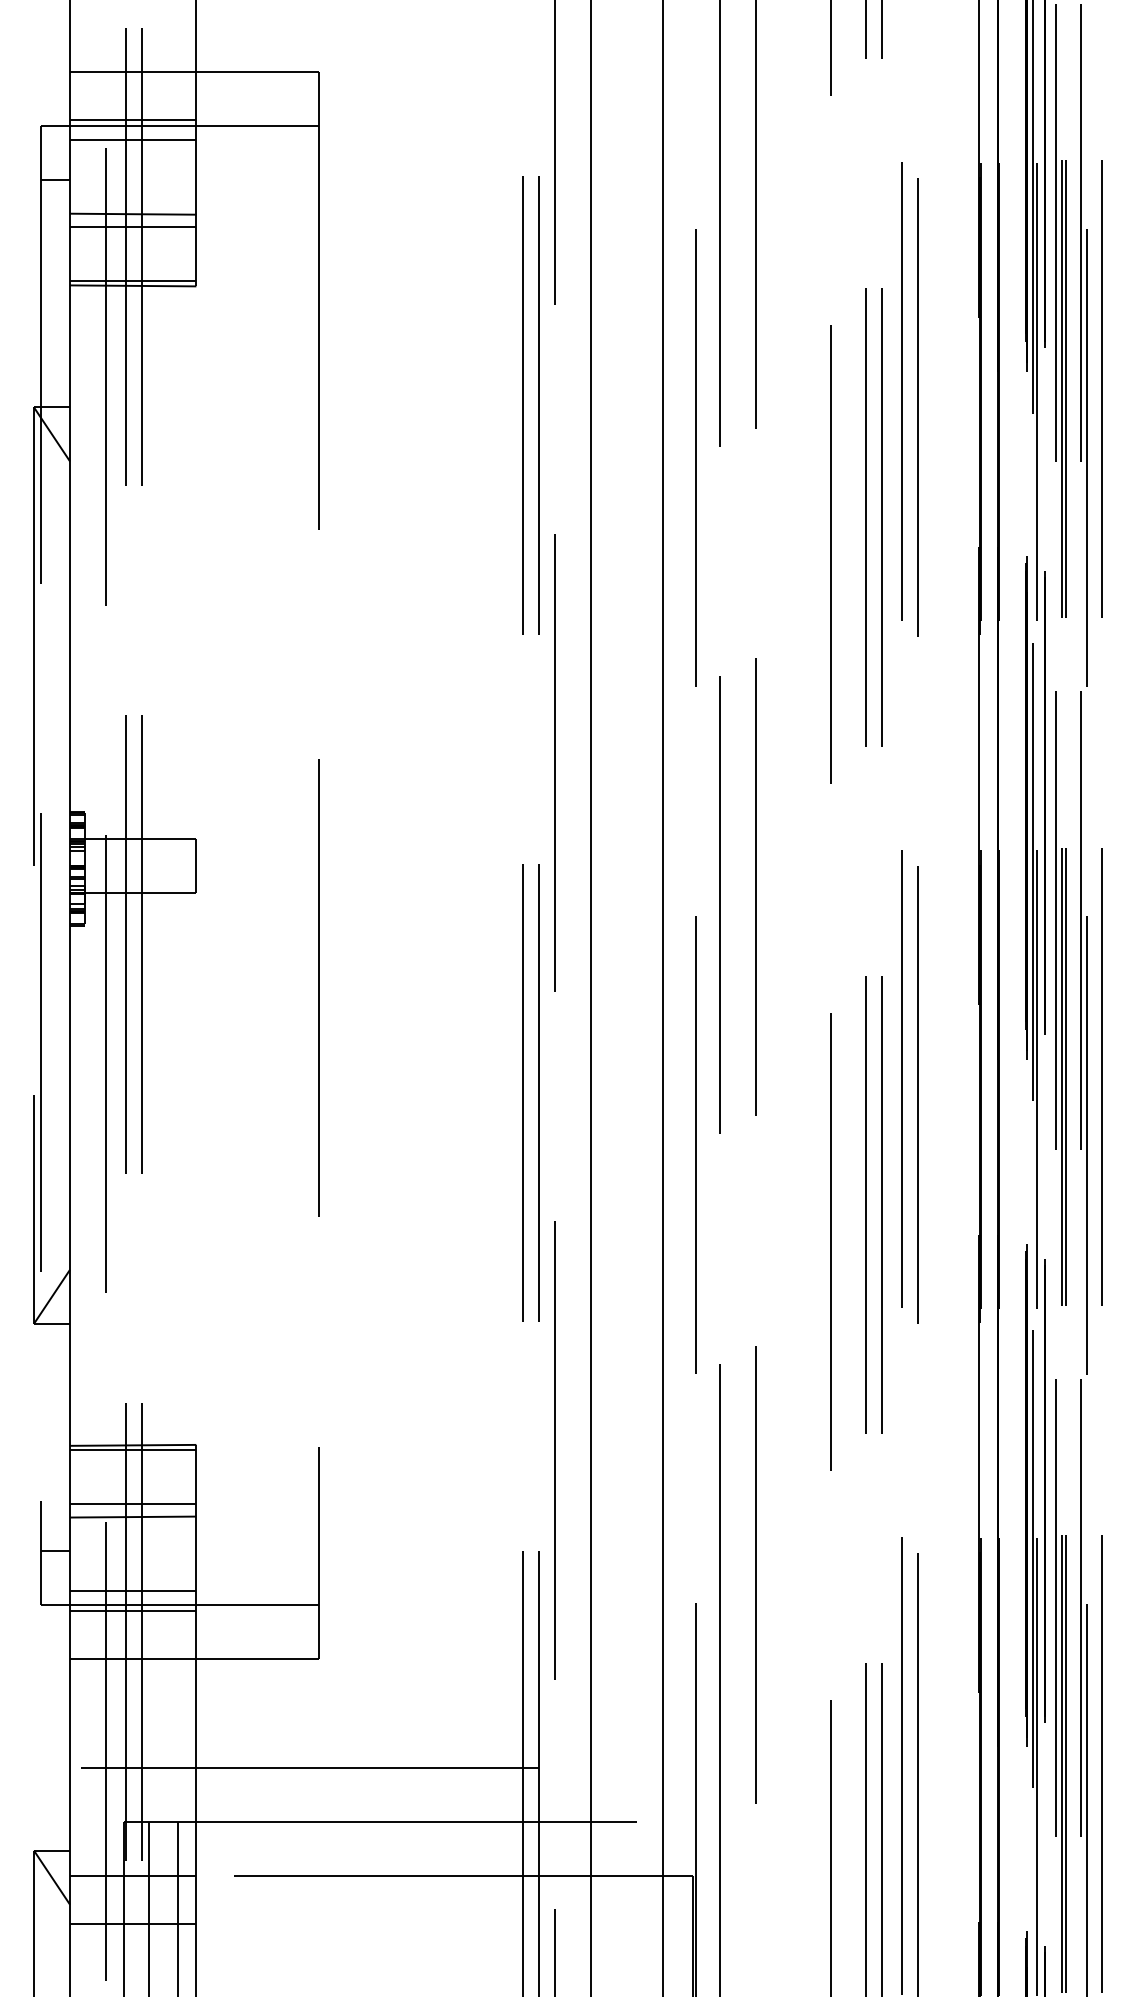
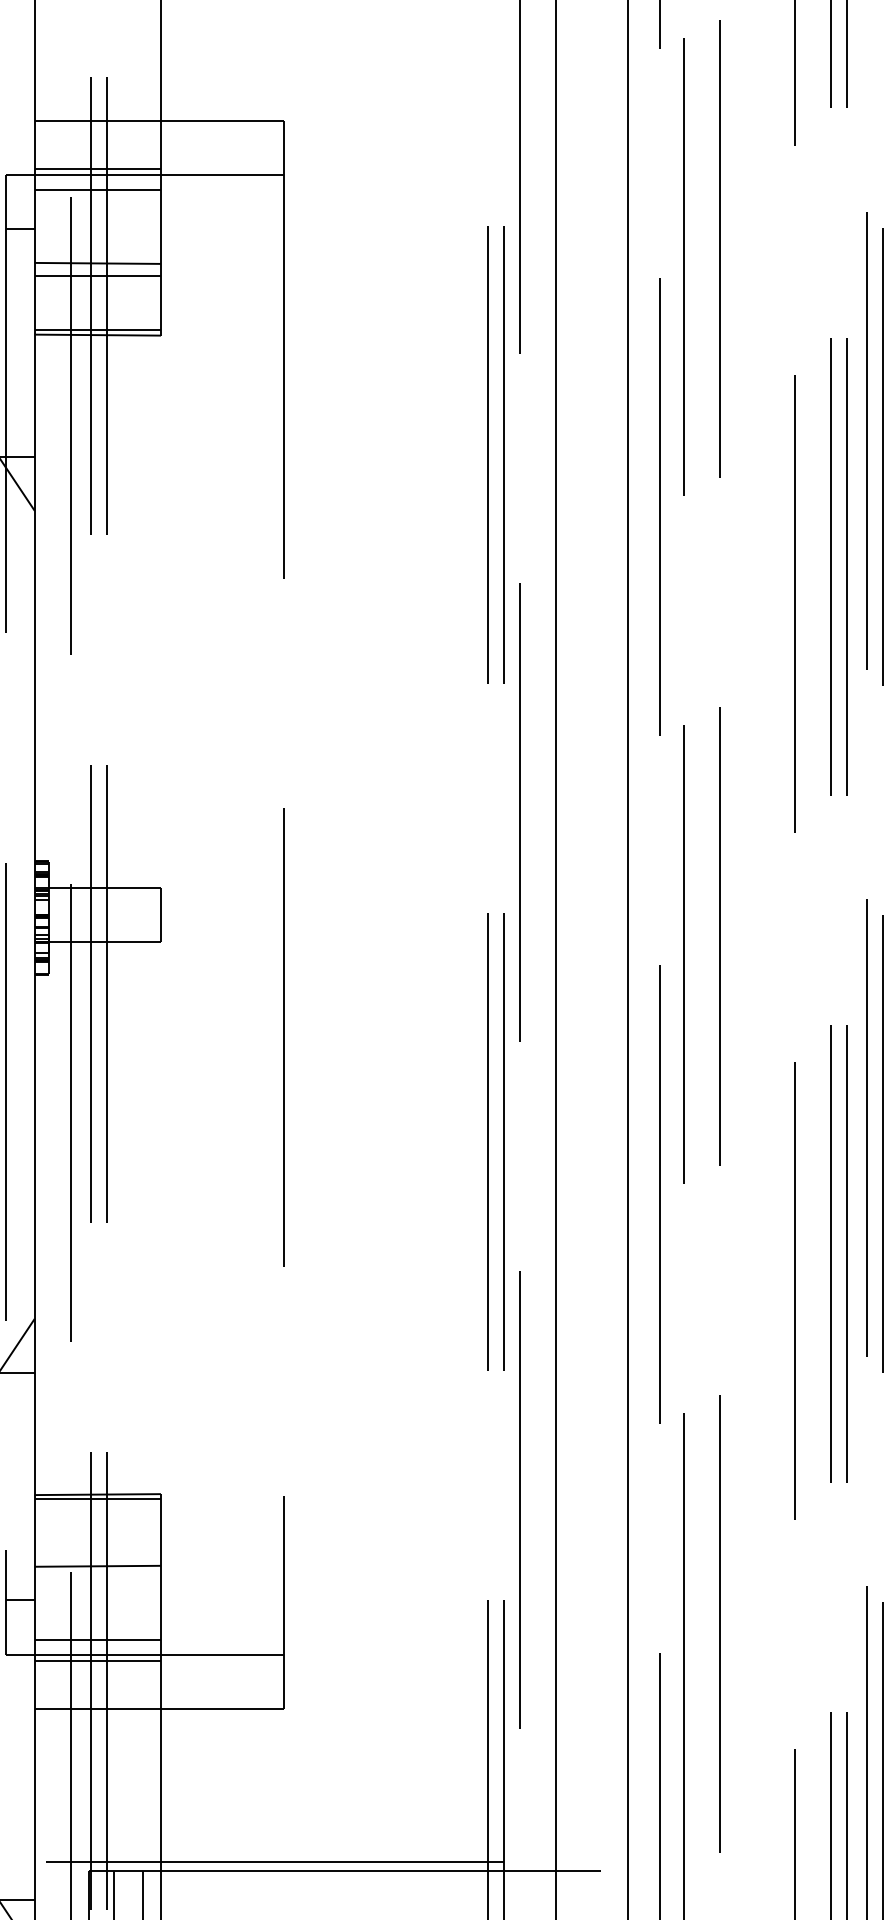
line: (133, 1504) -> (98, 1553), removed
line: (304, 1767) -> (269, 1861), moved

